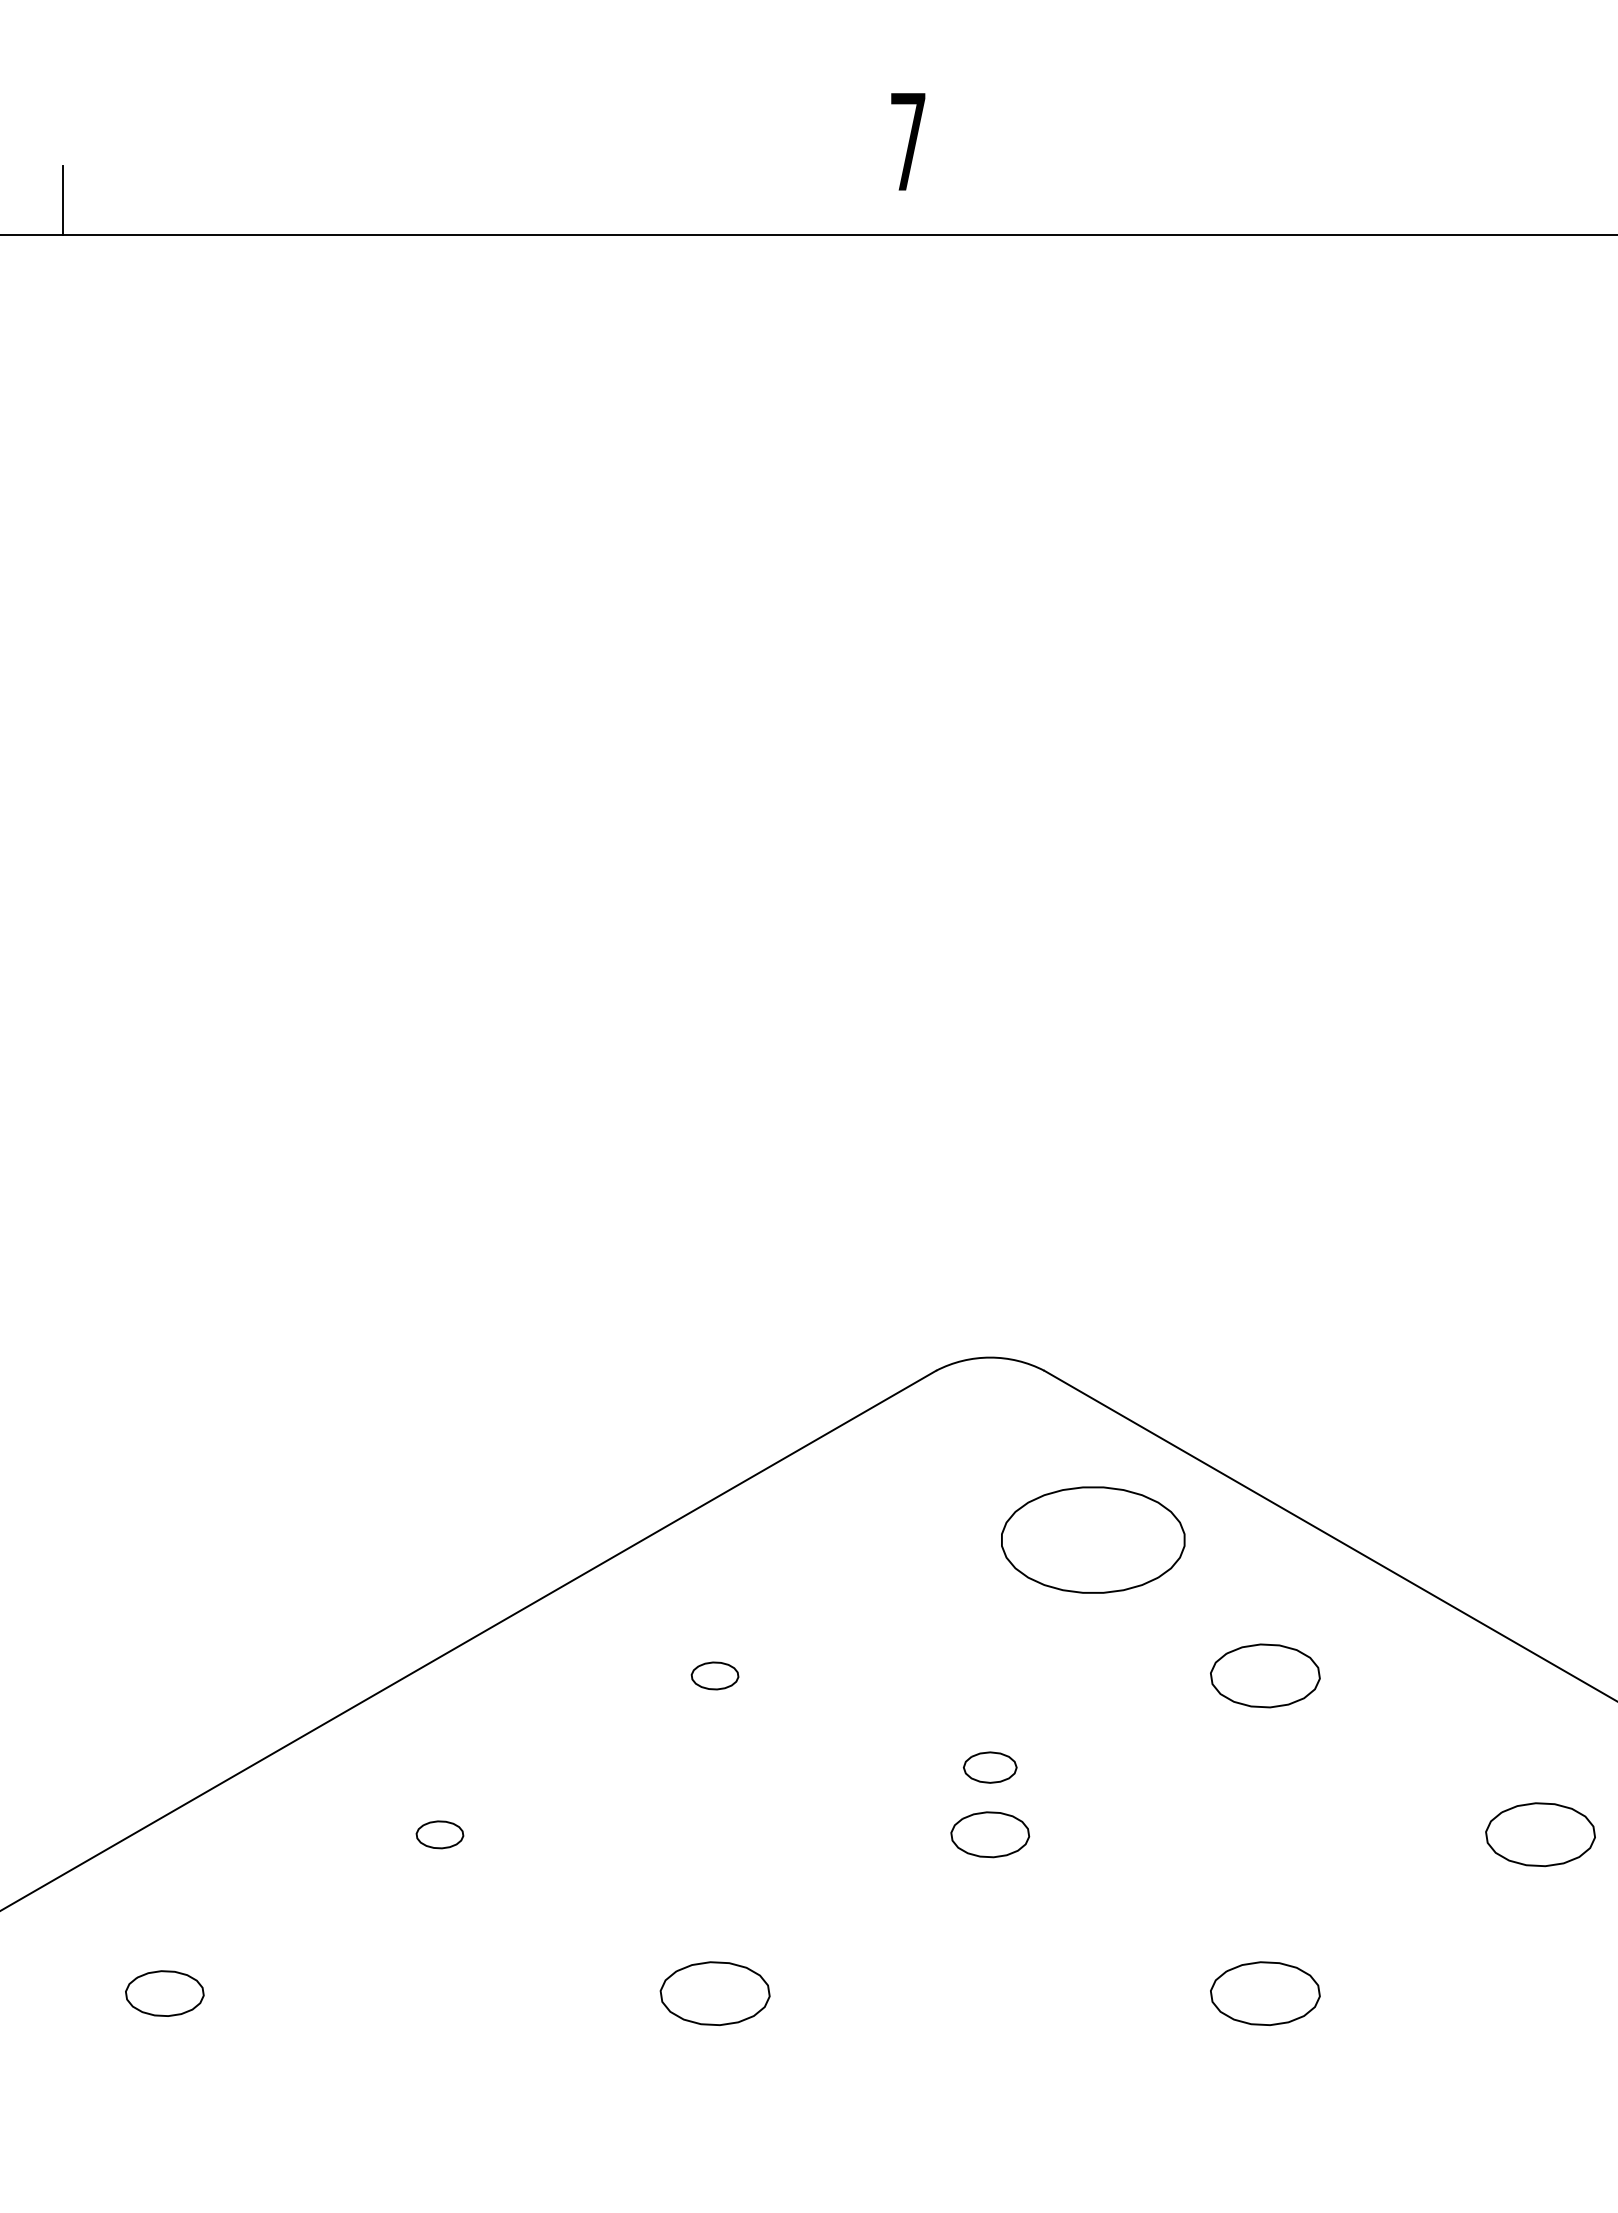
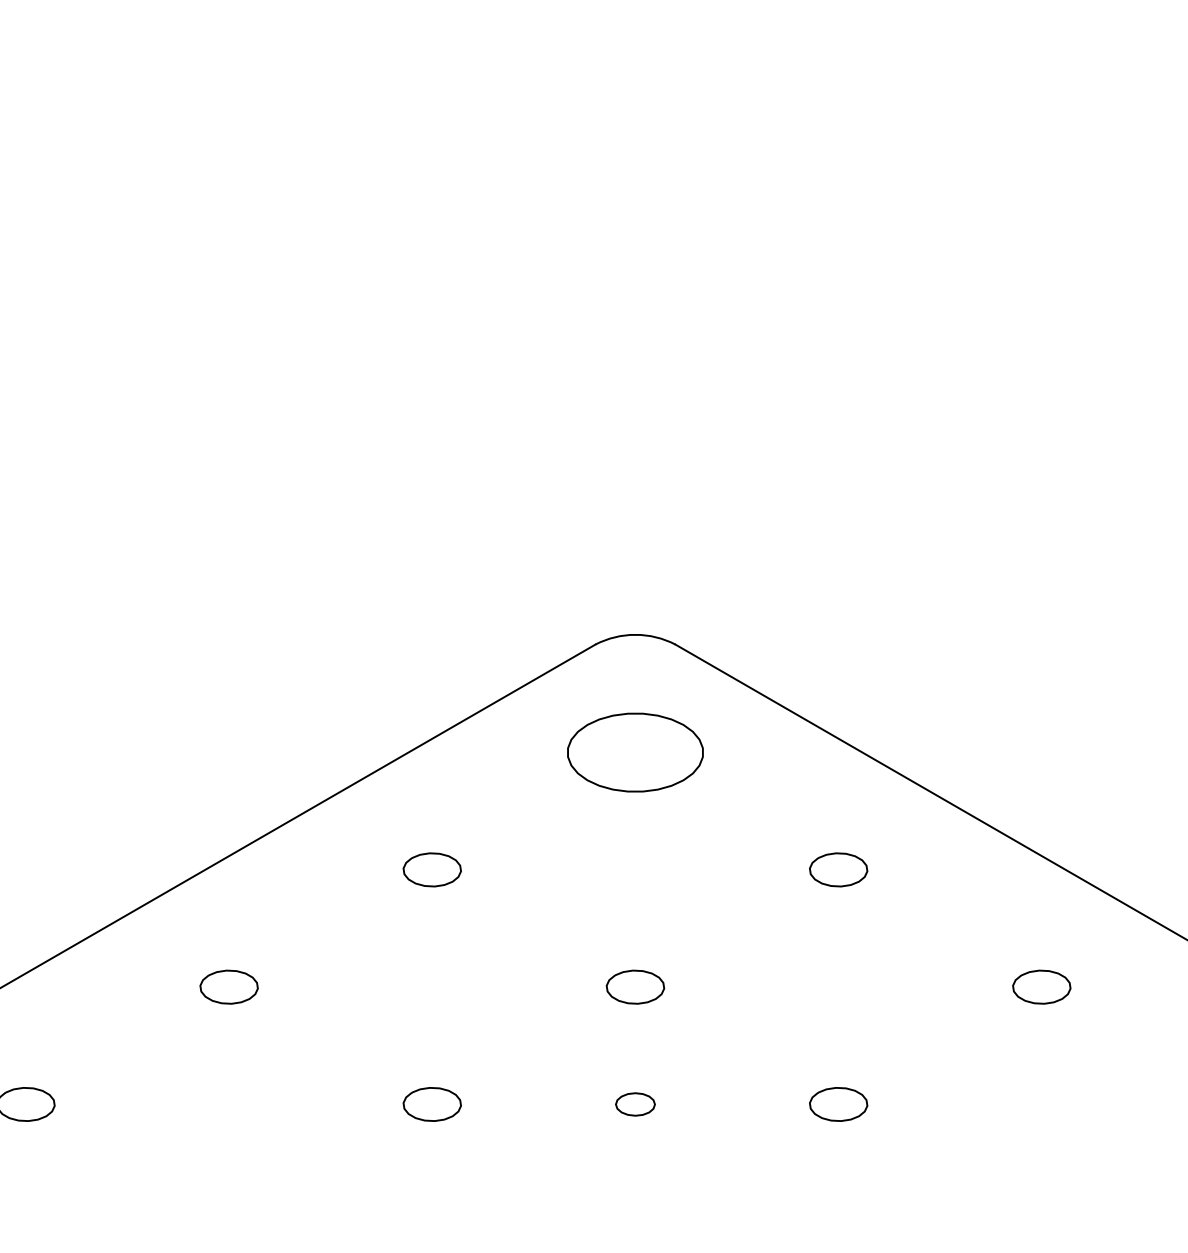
part: (1093, 1539) -> (635, 752), moved
part: (714, 1675) -> (431, 869), size x1.67
part: (1265, 1675) -> (838, 869), size x0.71
part: (990, 1767) -> (635, 1104), moved
part: (439, 1834) -> (228, 986), size x1.67
part: (1540, 1834) -> (1041, 986), size x0.71
part: (714, 1993) -> (431, 1104), size x0.71
part: (1265, 1993) -> (838, 1104), size x0.71

